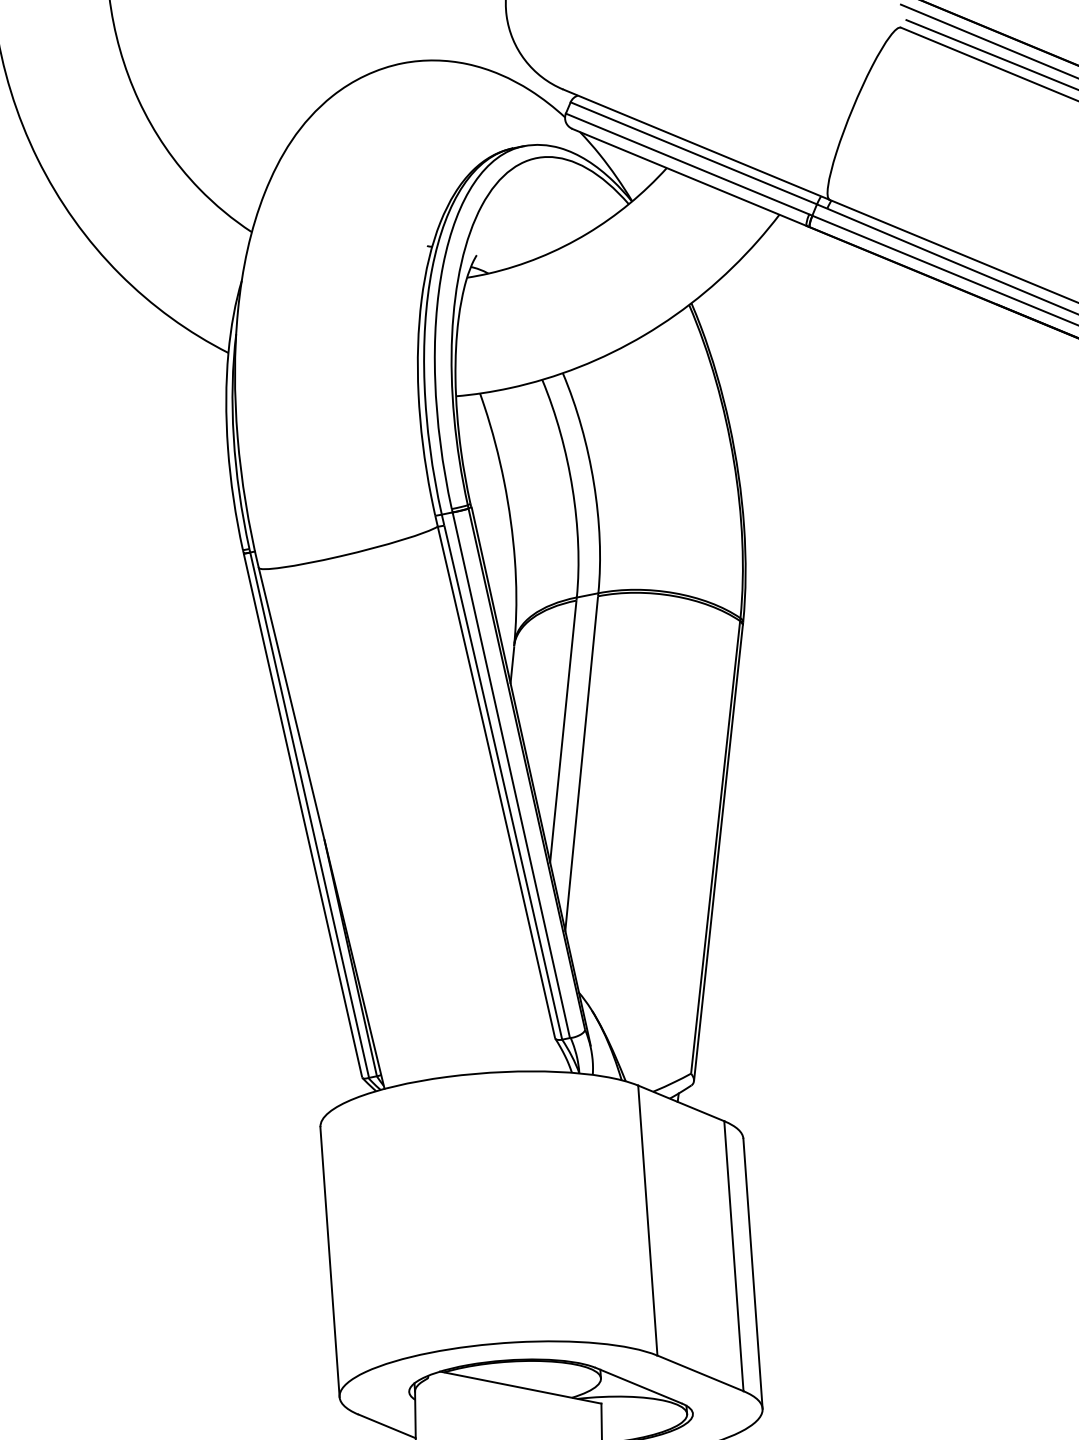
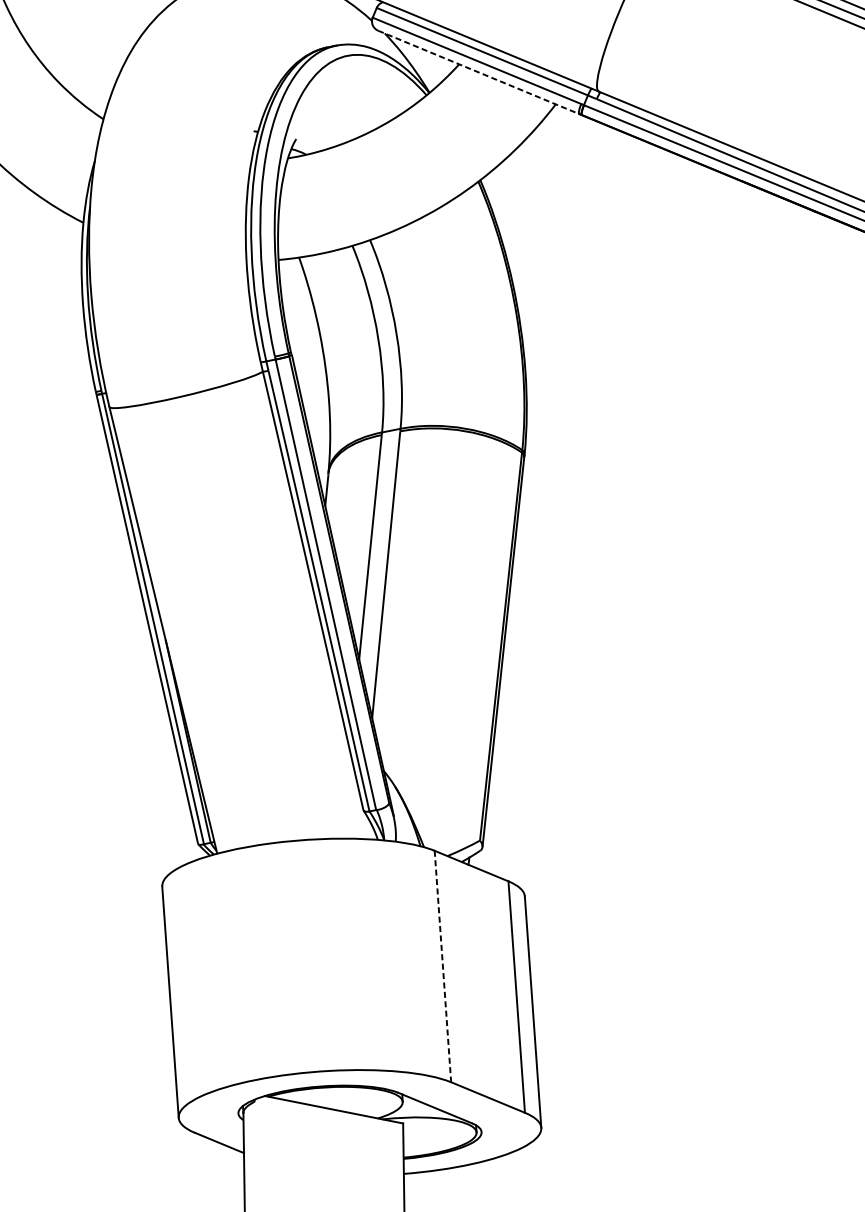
line: (689, 177) -> (478, 72), solid -> dashed
line: (647, 1221) -> (442, 967), solid -> dashed

